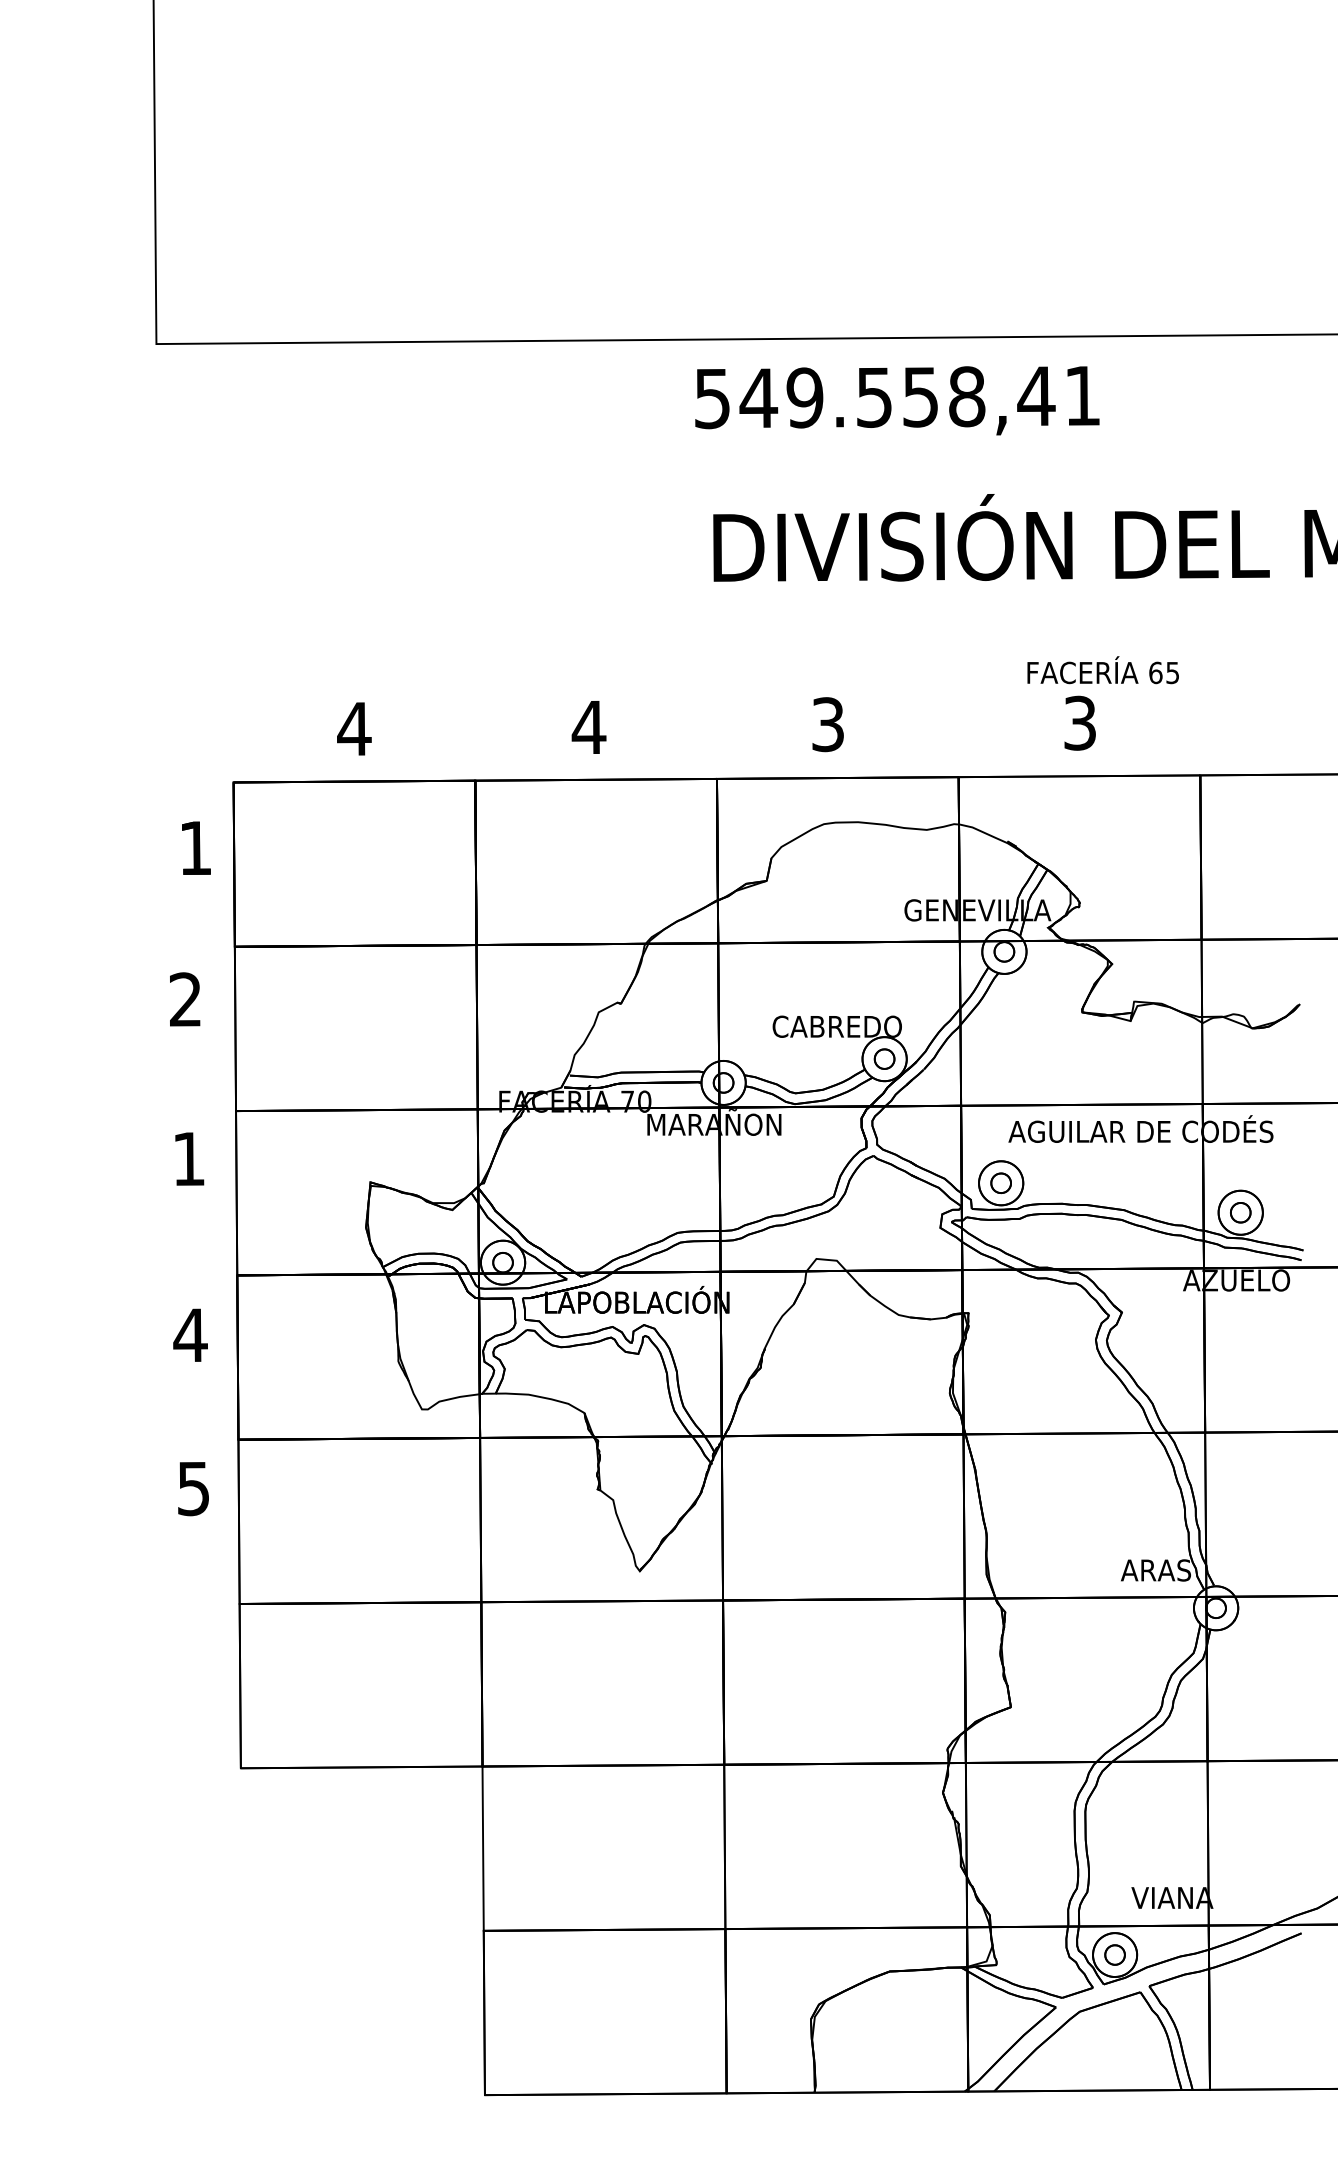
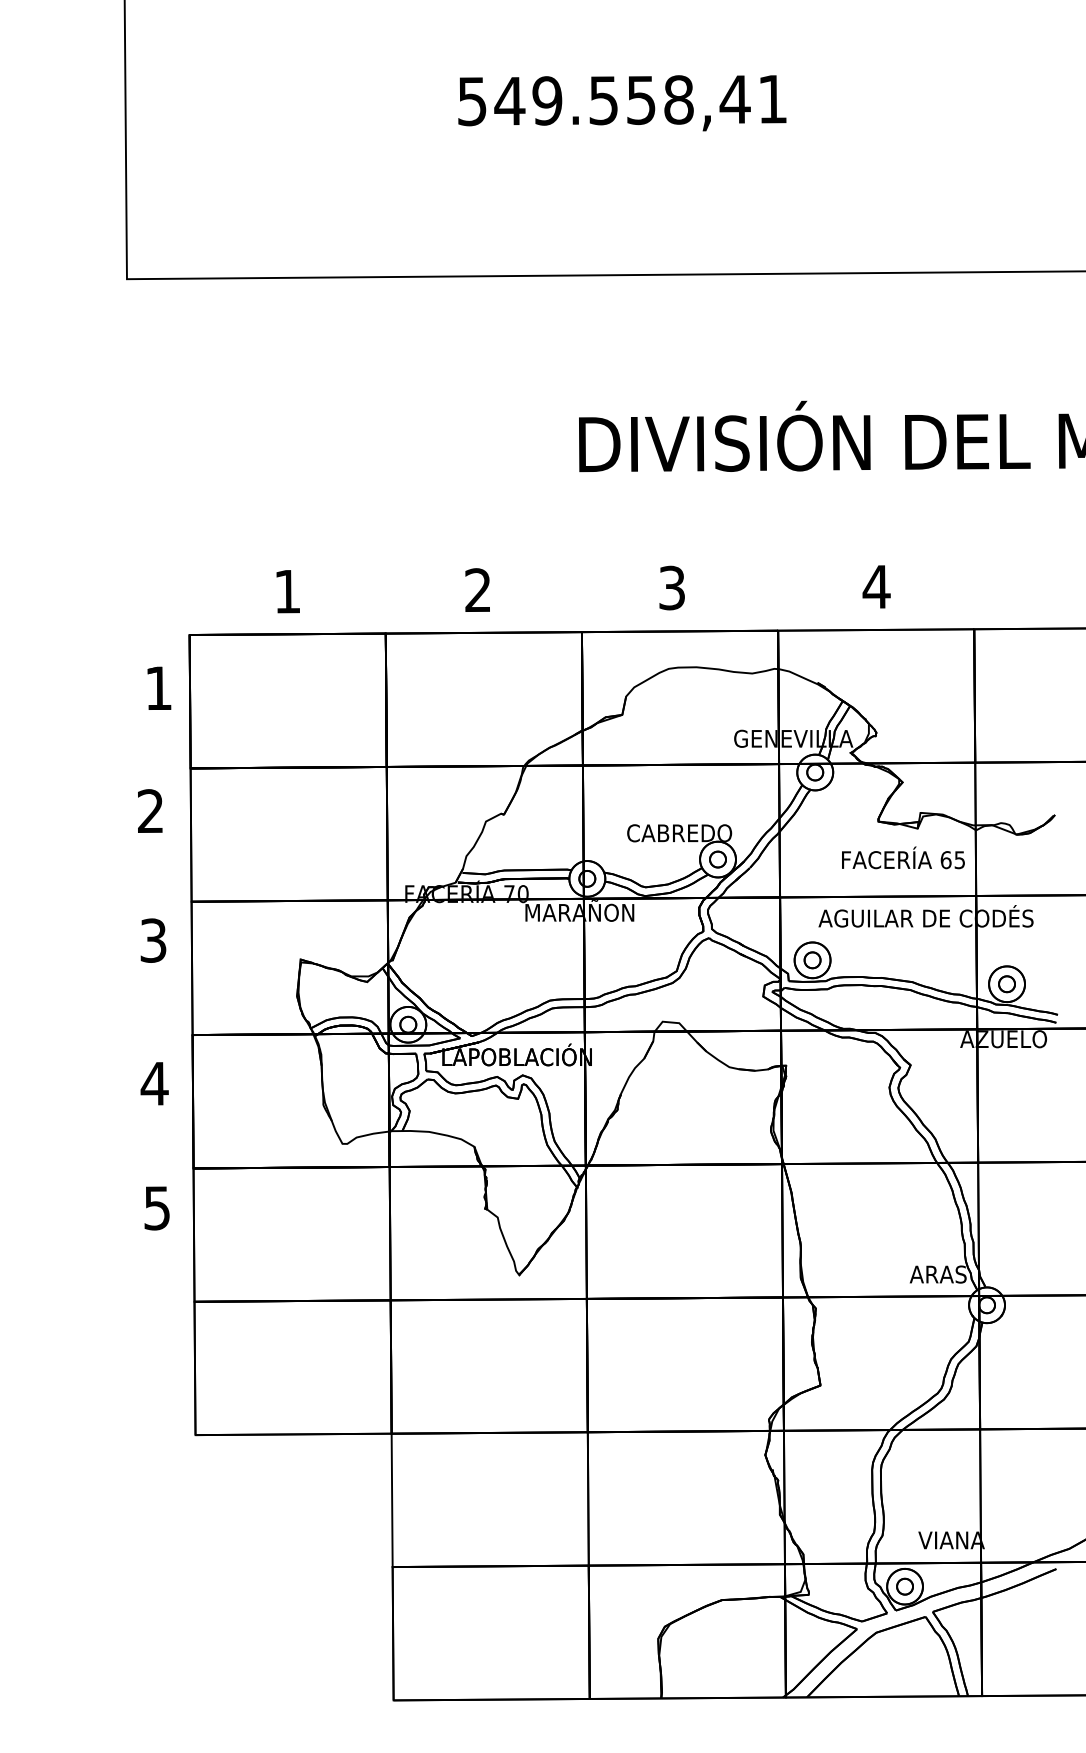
text: (897, 401) -> (622, 103), moved
text: (1103, 669) -> (903, 857), moved
text: (1079, 722) -> (876, 586), 3 -> 4
text: (589, 726) -> (478, 589), 4 -> 2
text: (354, 728) -> (287, 591), 4 -> 1
text: (189, 1158) -> (153, 940), 1 -> 3

